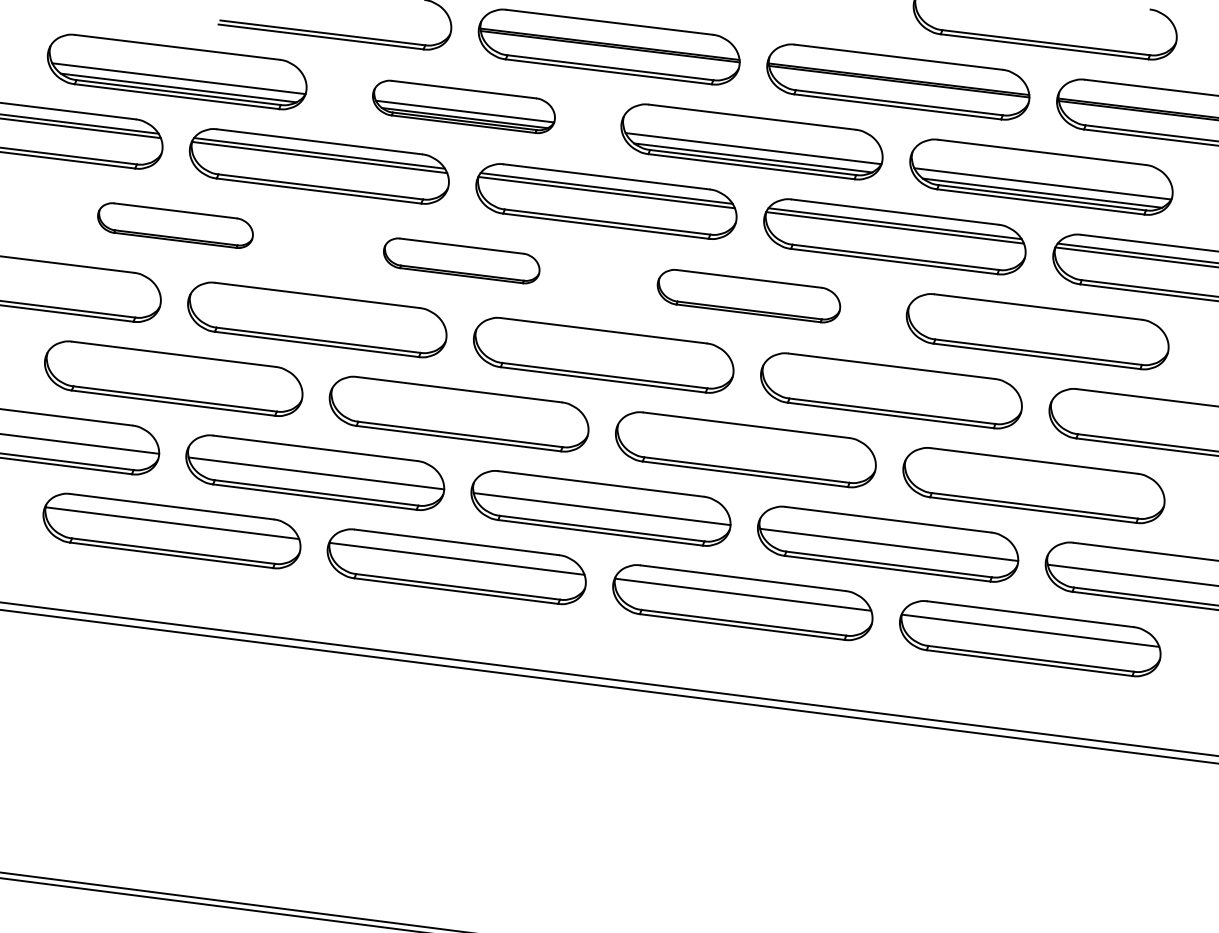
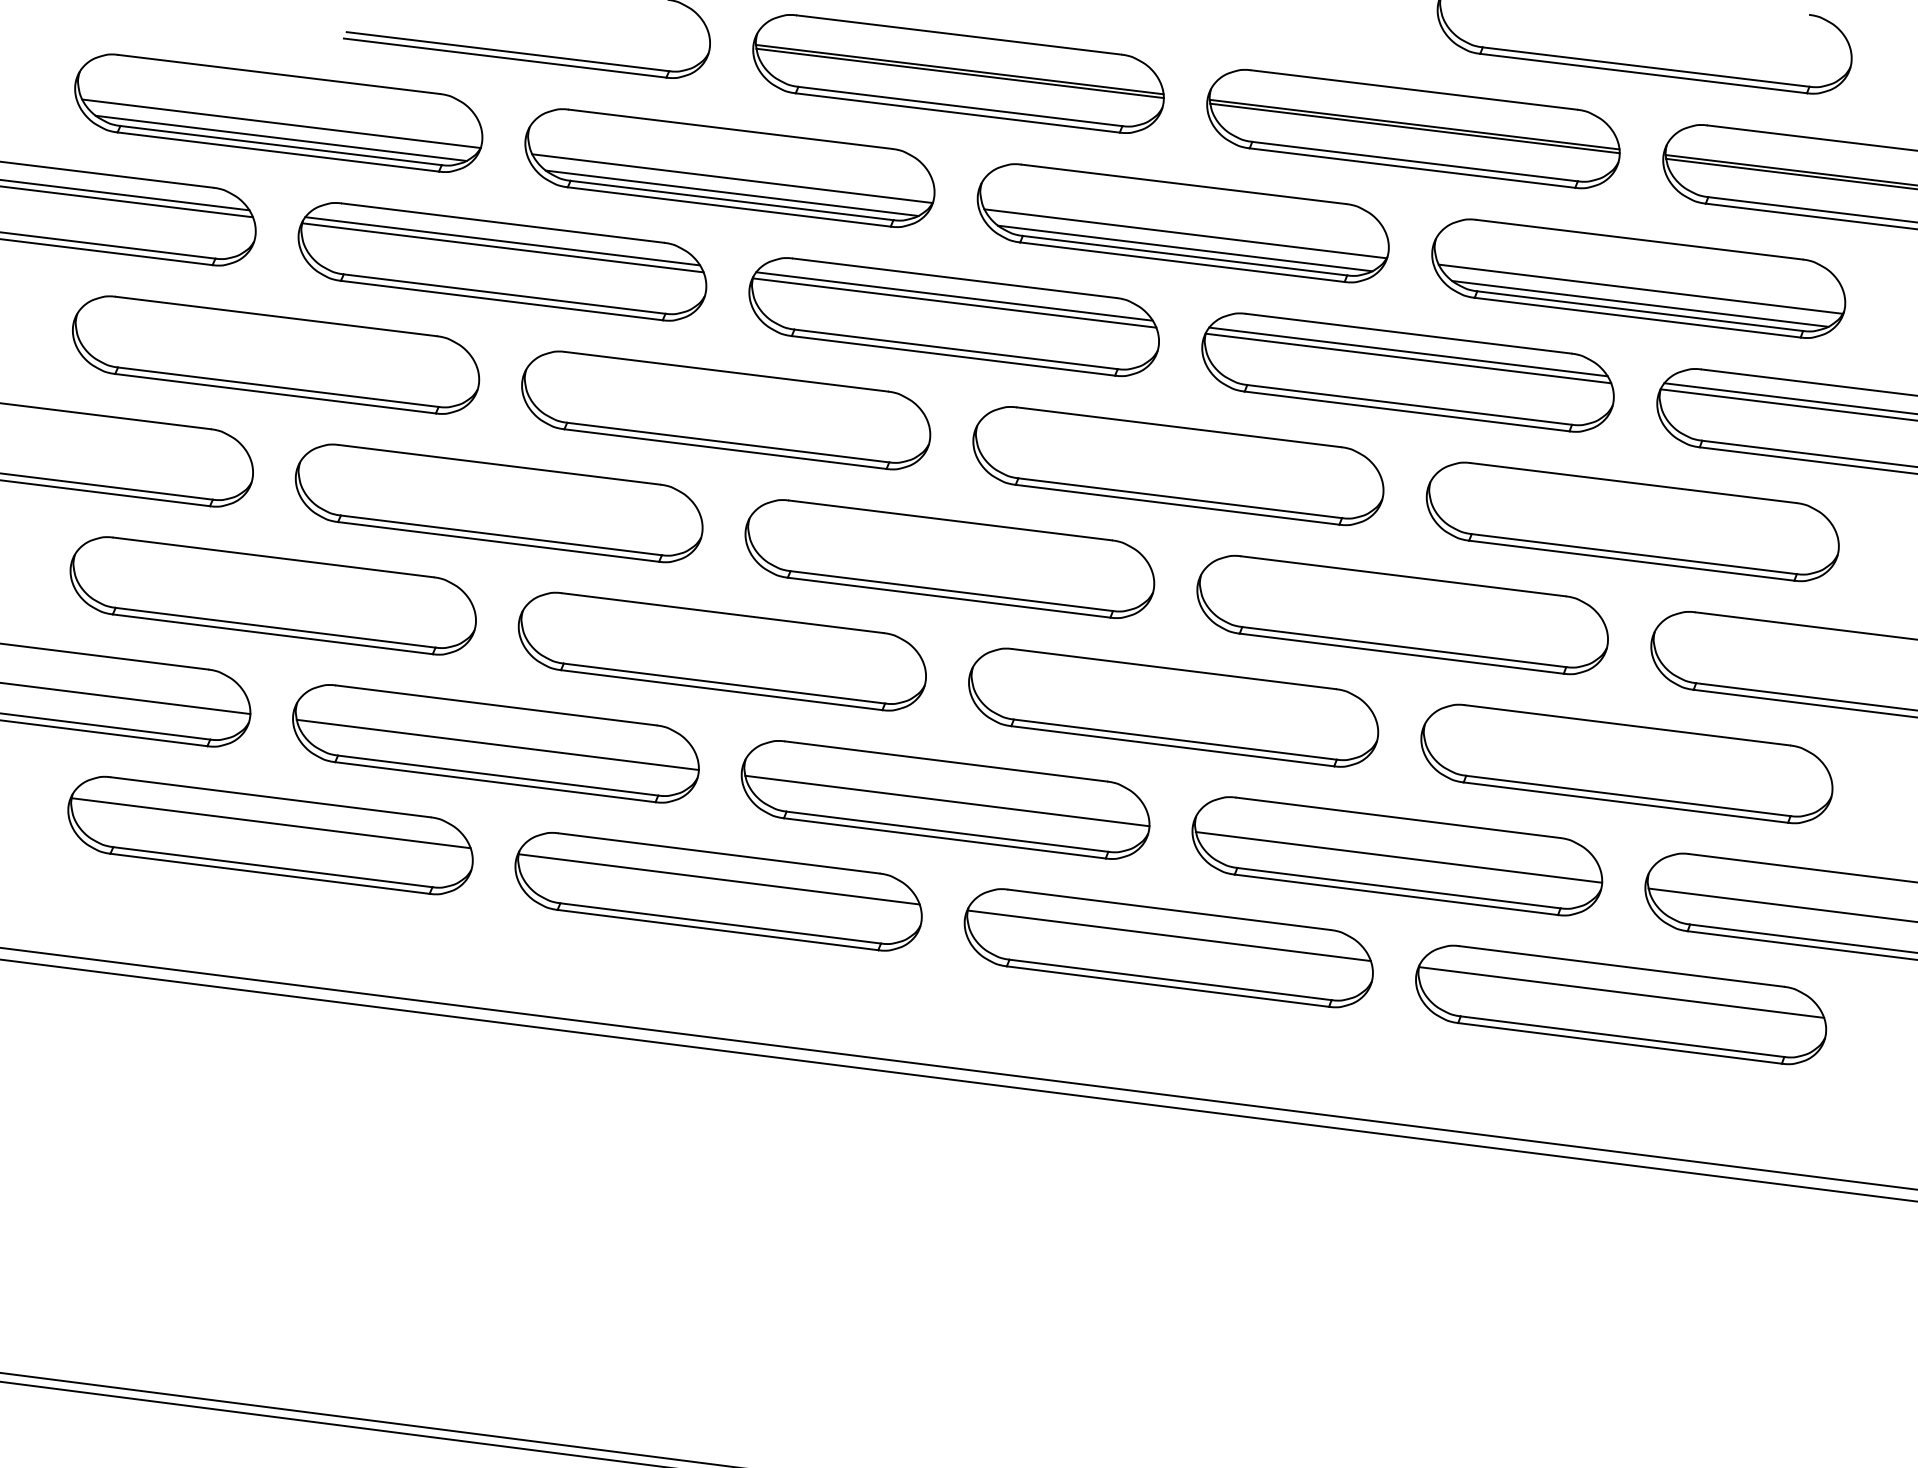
part: (463, 106) -> (729, 167), size x1.43
part: (175, 225) -> (276, 354), size x1.67
part: (461, 260) -> (726, 409), size x1.67
part: (748, 295) -> (1177, 464), size x1.43

